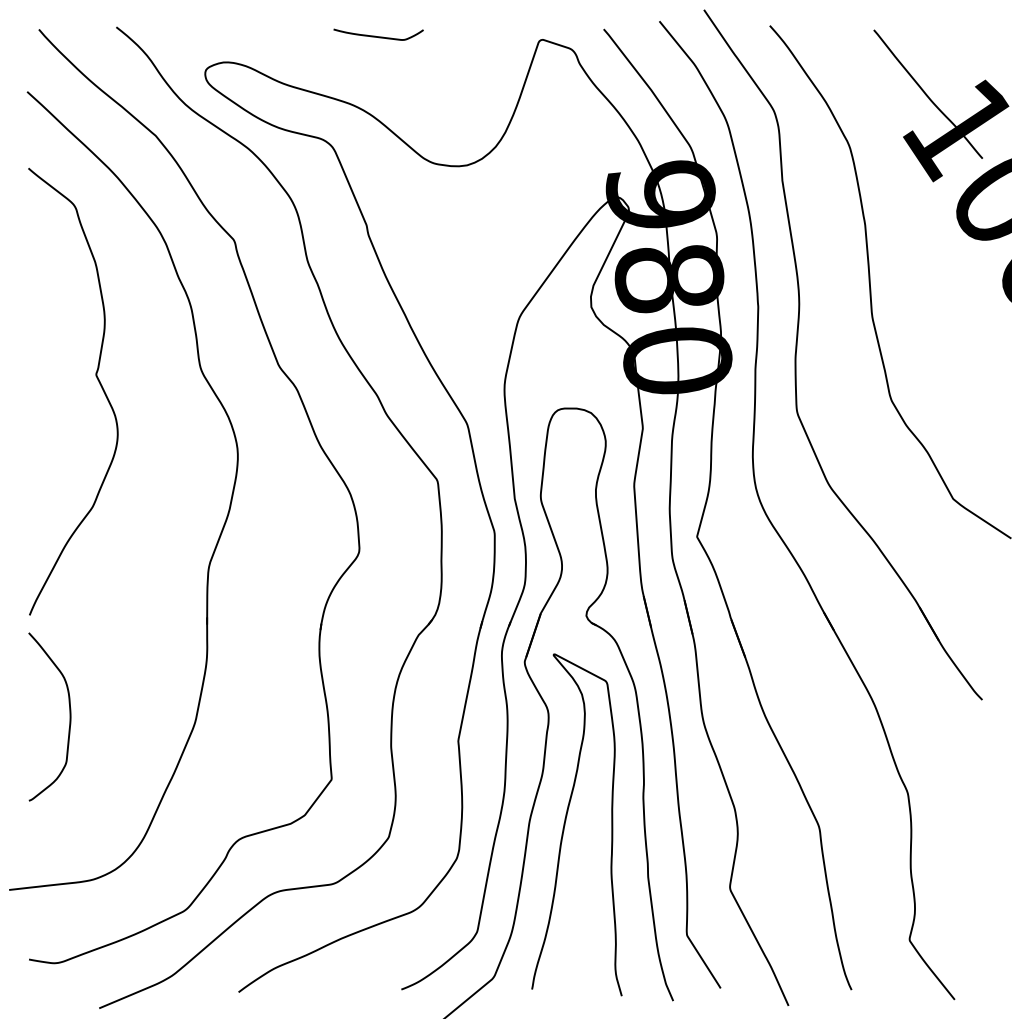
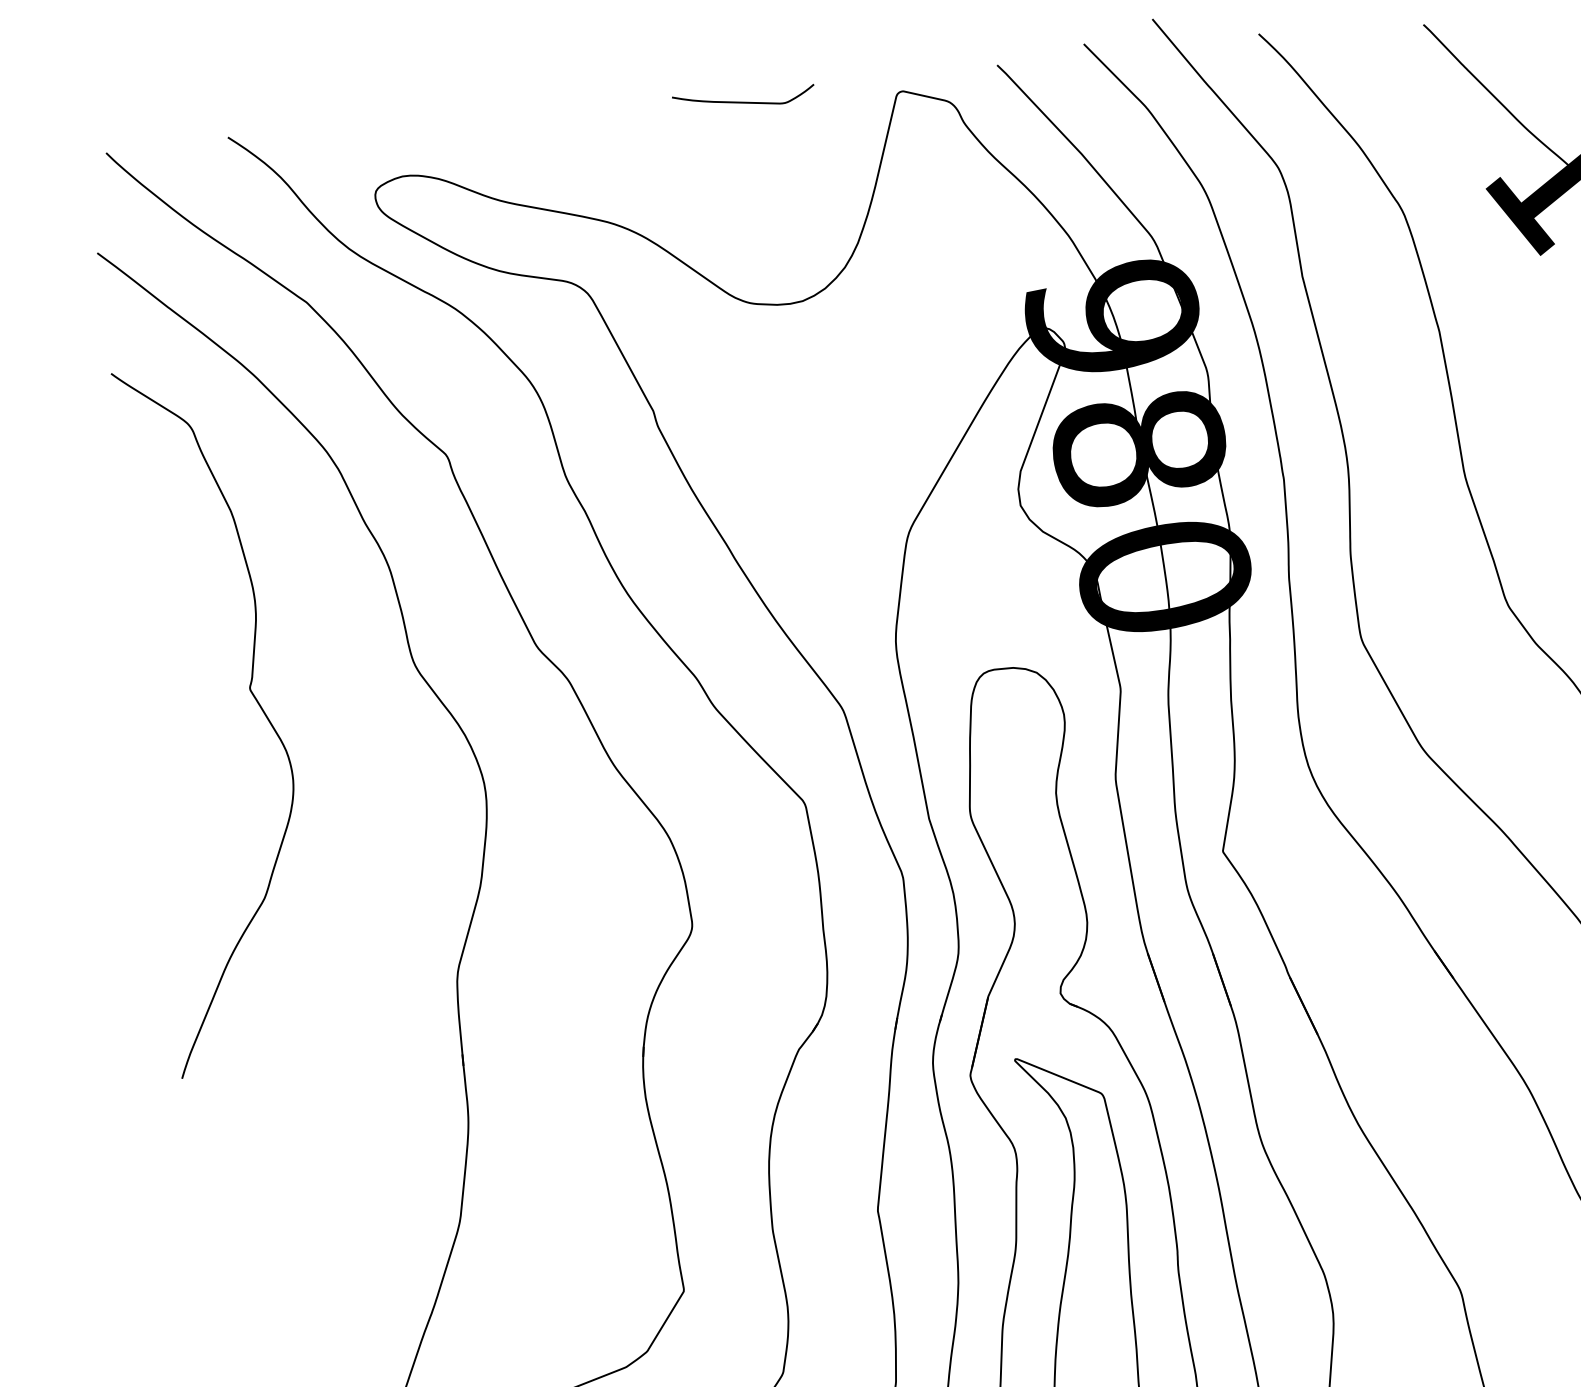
curve: (378, 36) -> (743, 101), moved
curve: (69, 716) -> (260, 1232), removed

